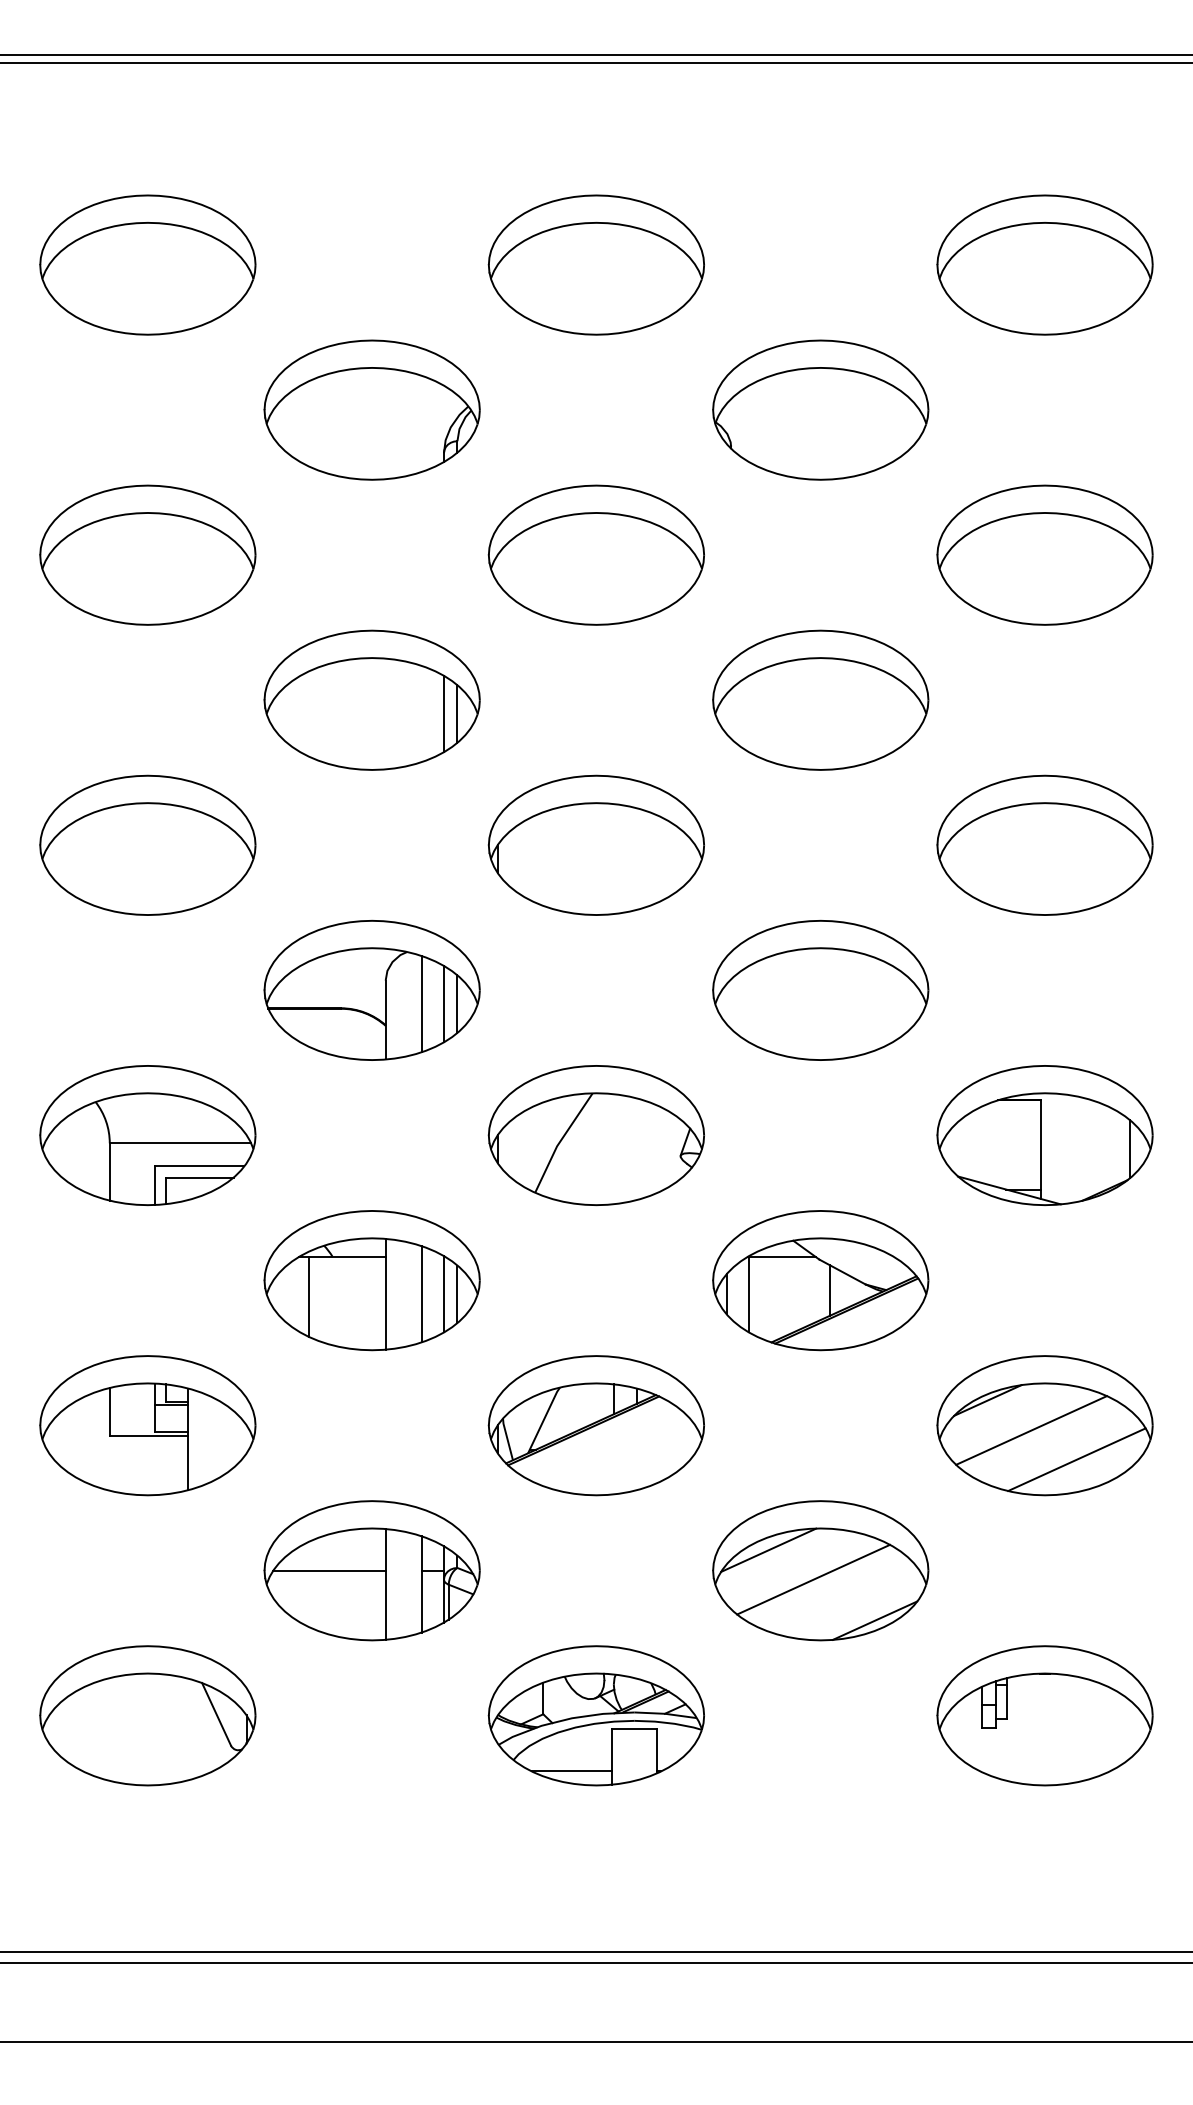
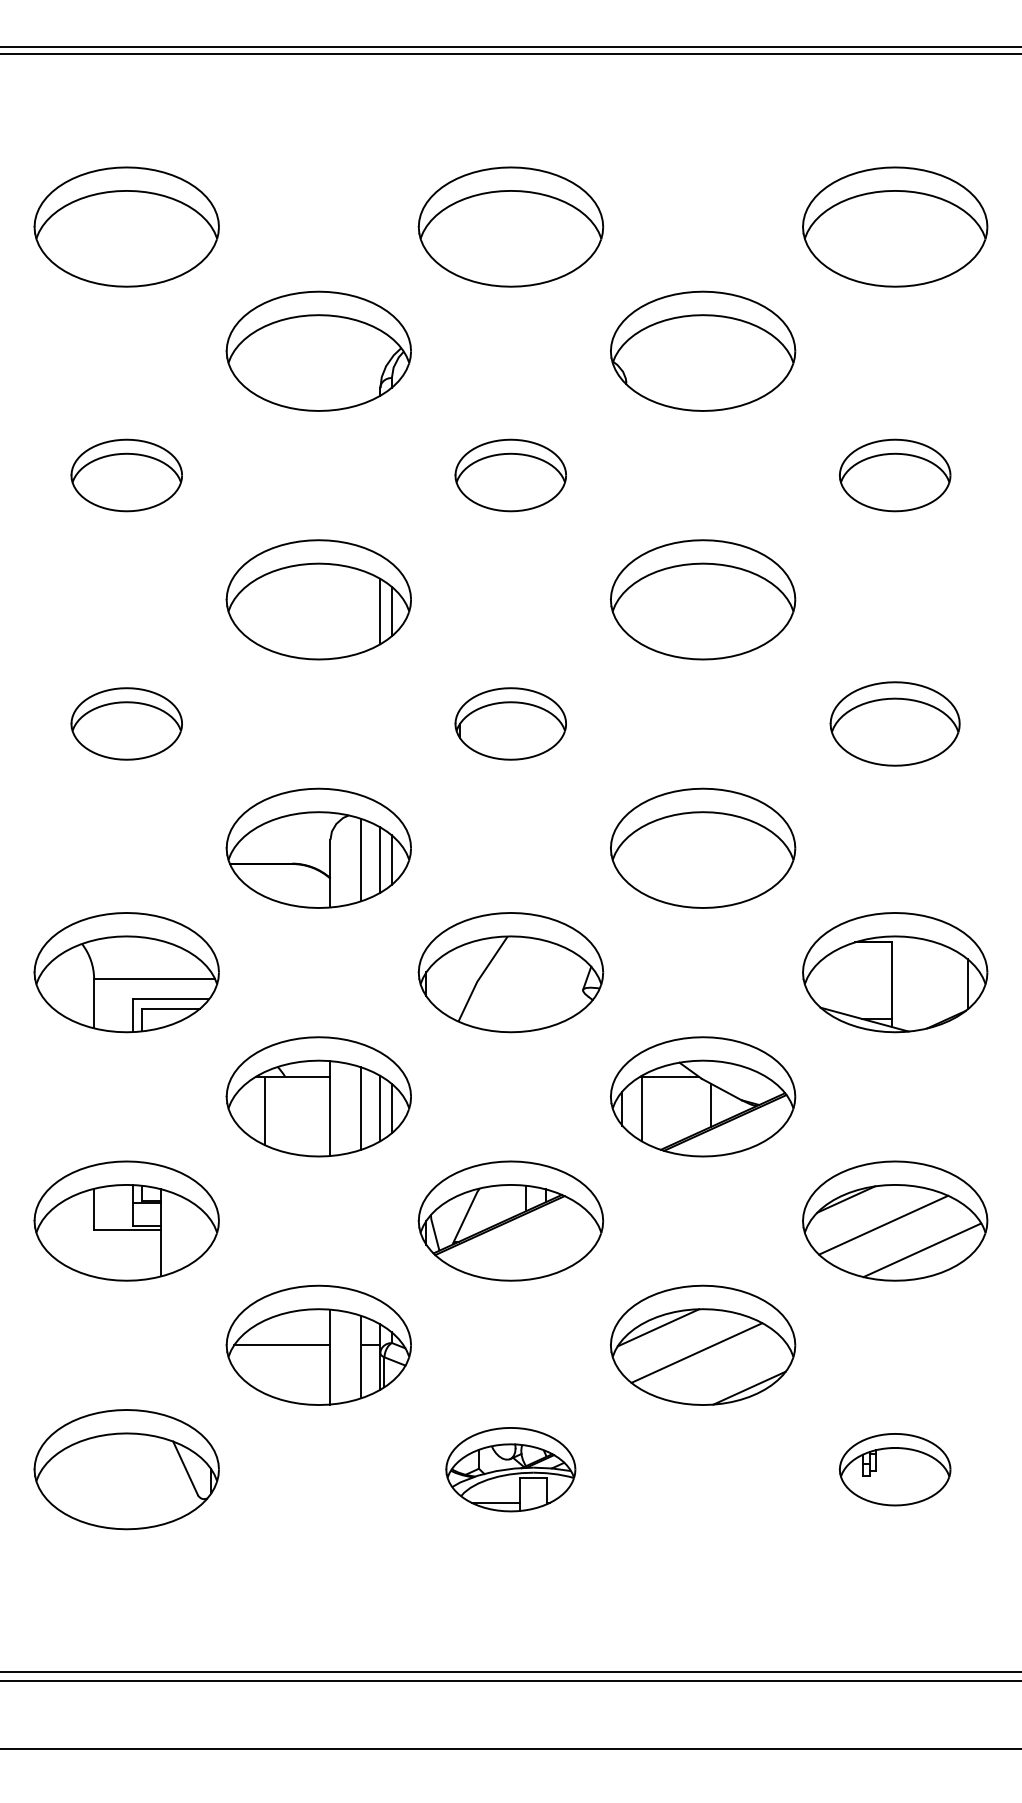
part: (147, 554) -> (126, 474), size x0.6
part: (595, 554) -> (510, 474), size x0.6
part: (1044, 554) -> (894, 474), size x0.6
part: (147, 844) -> (126, 723), size x0.6
part: (595, 844) -> (510, 723), size x0.6
part: (1044, 844) -> (894, 723), size x0.7
part: (595, 1715) -> (510, 1469), size x0.7
part: (1044, 1715) -> (894, 1469), size x0.6

